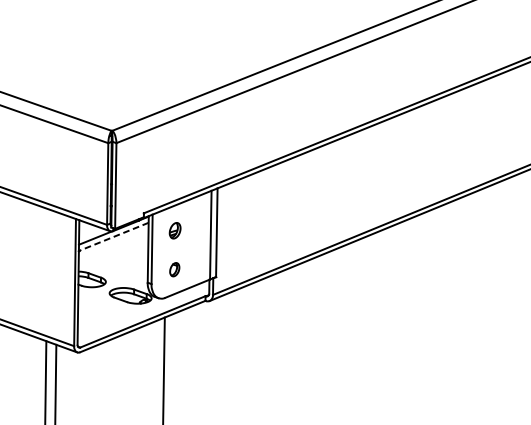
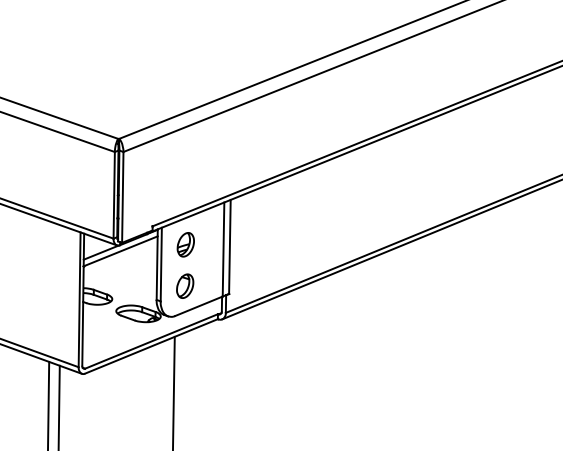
part: (174, 230) -> (185, 244), size x1.43
line: (113, 237) -> (120, 251), dashed -> solid
part: (174, 269) -> (185, 285), size x1.67

